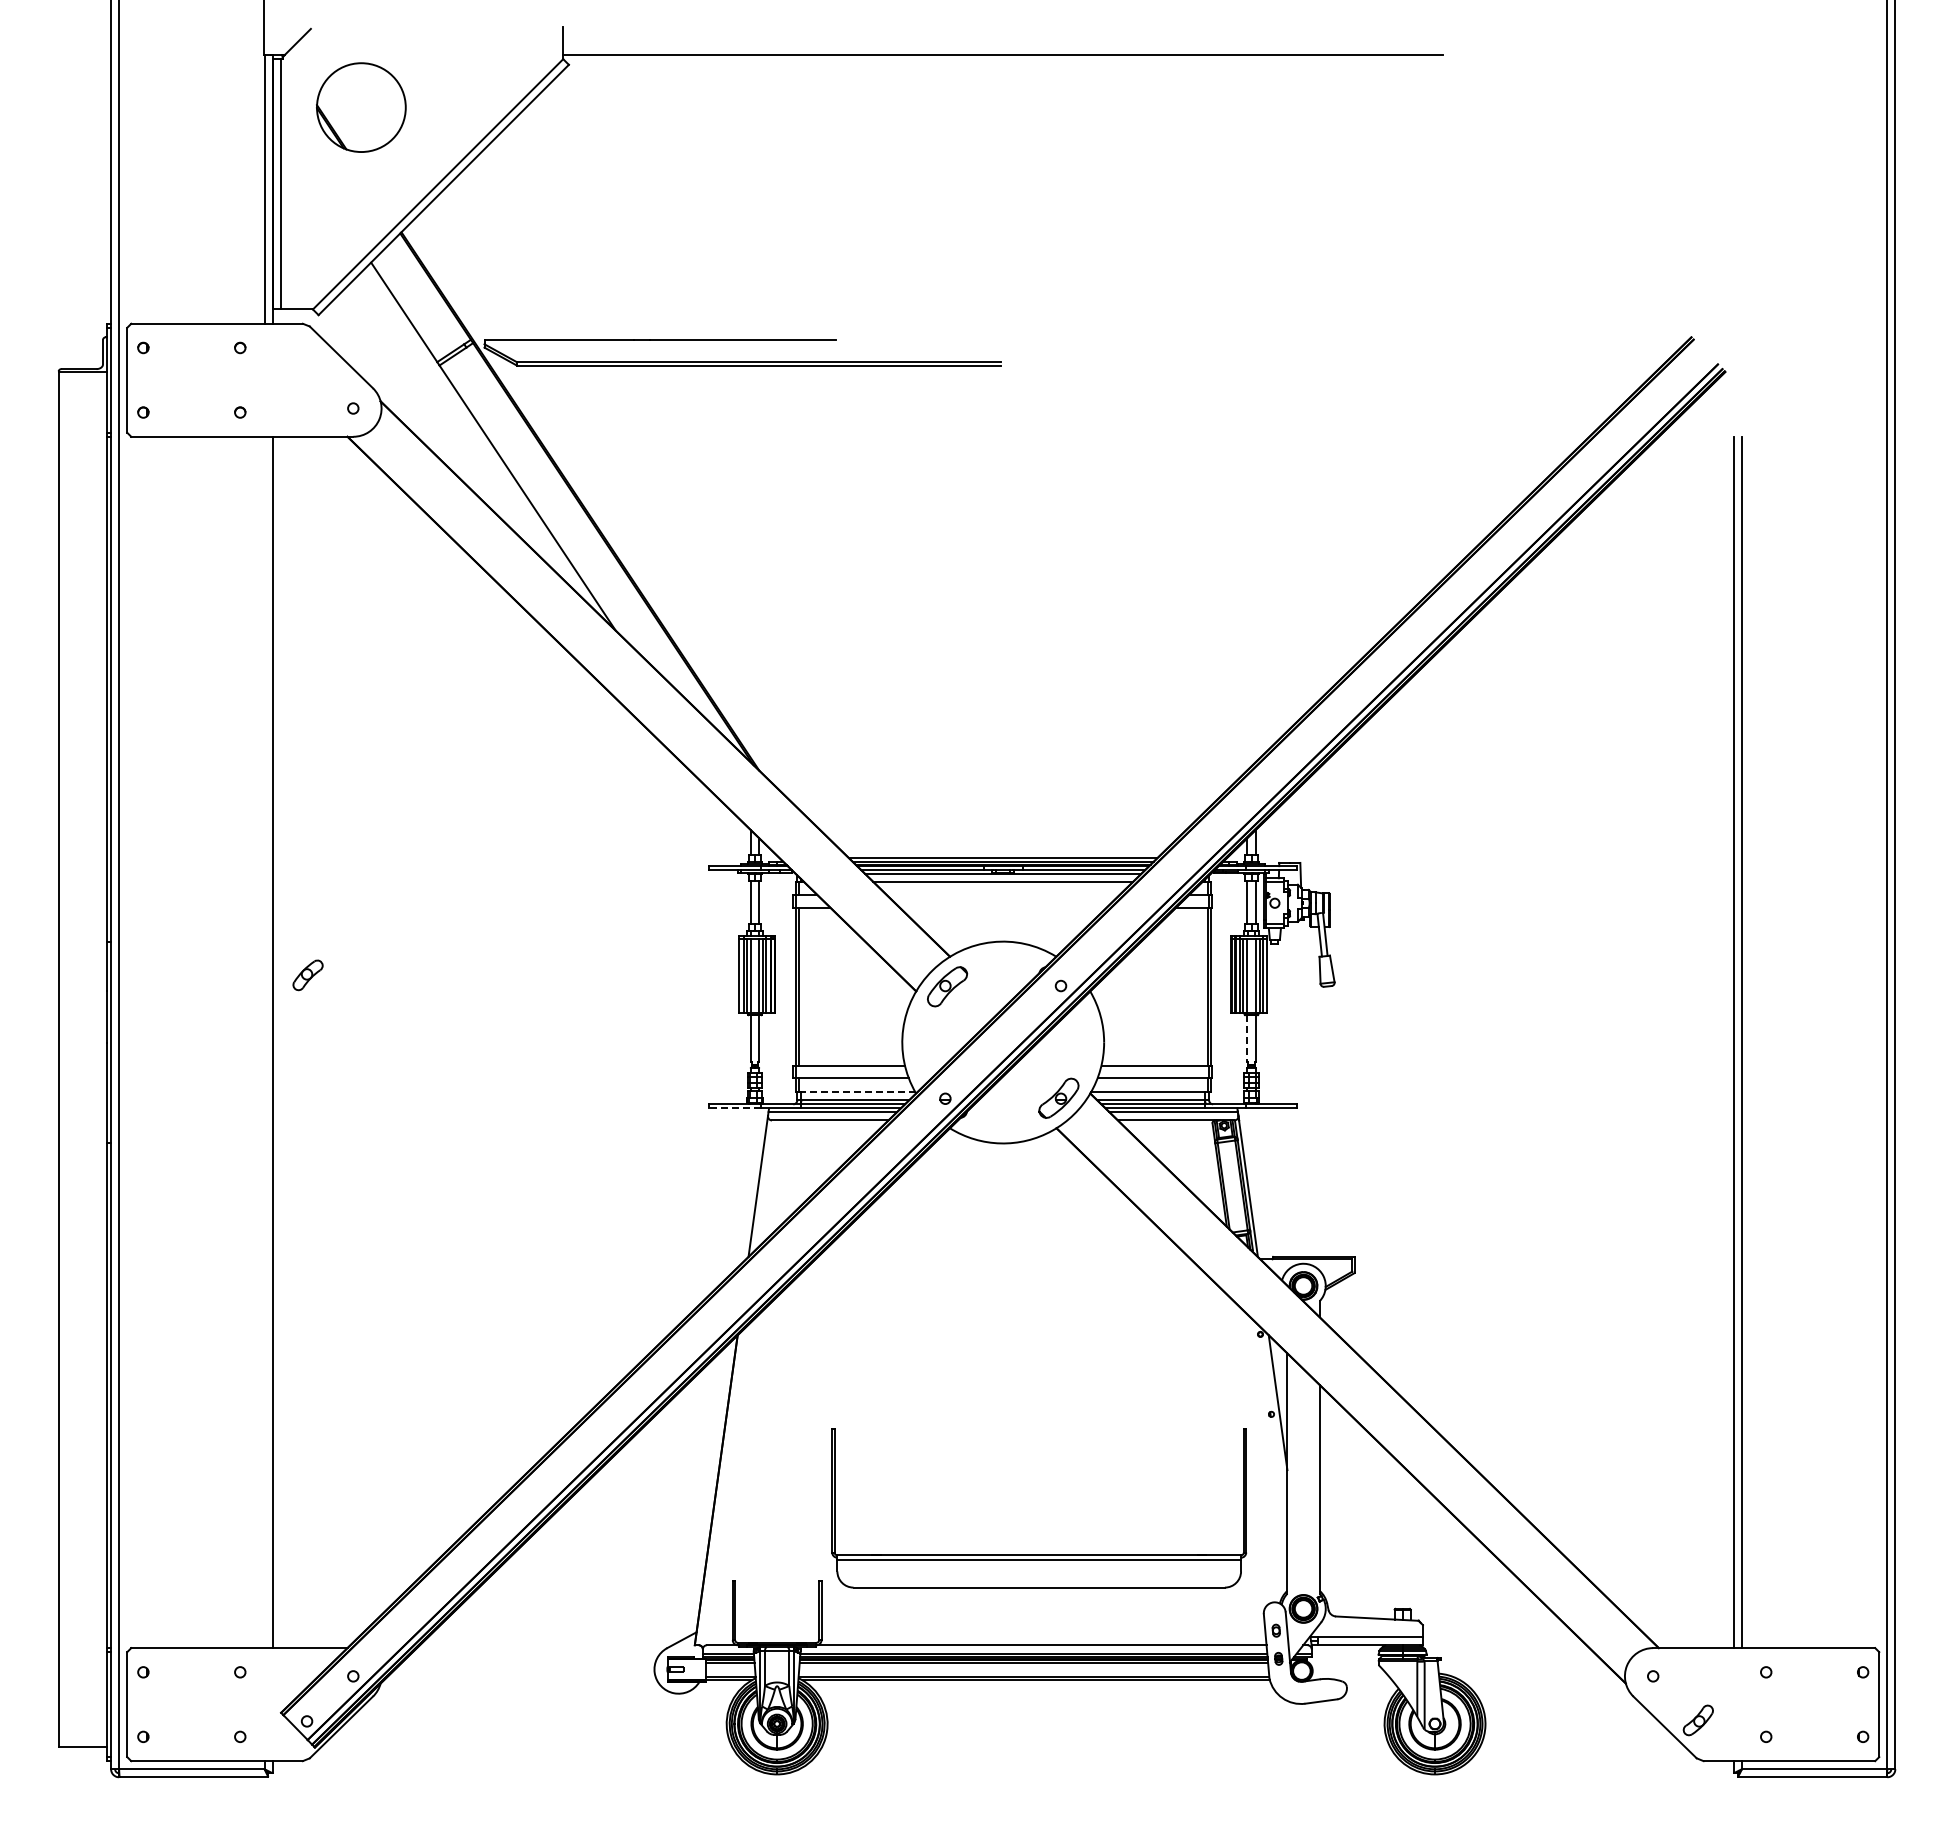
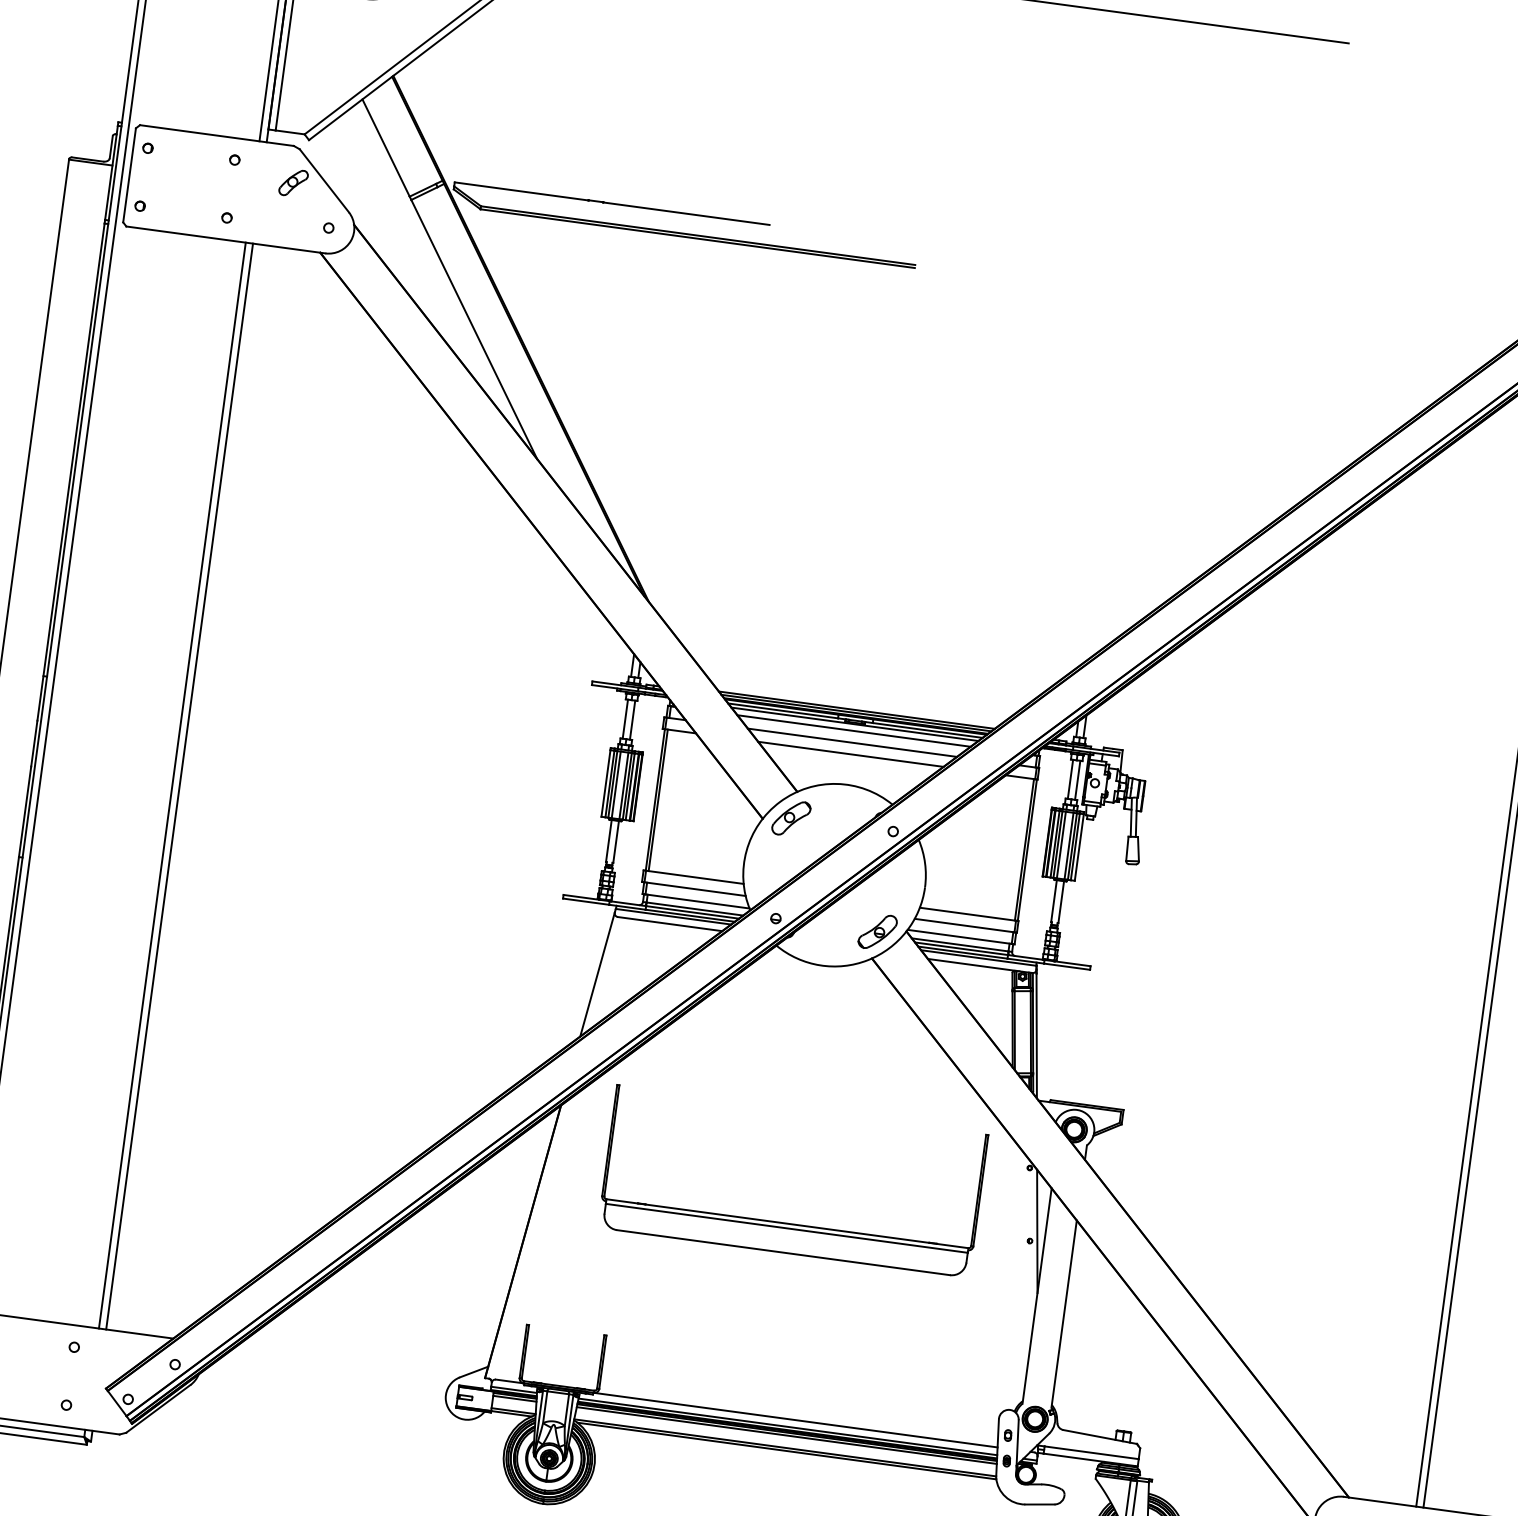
line: (1002, 894) -> (851, 742), added
line: (1002, 907) -> (850, 754), added
part: (307, 975) -> (293, 183), moved
line: (1247, 1039) -> (1053, 902), dashed -> solid
line: (264, 1042) -> (172, 785), added
line: (857, 1091) -> (698, 901), dashed -> solid
line: (734, 1108) -> (585, 901), dashed -> solid
part: (1039, 1554) -> (787, 1223), moved

